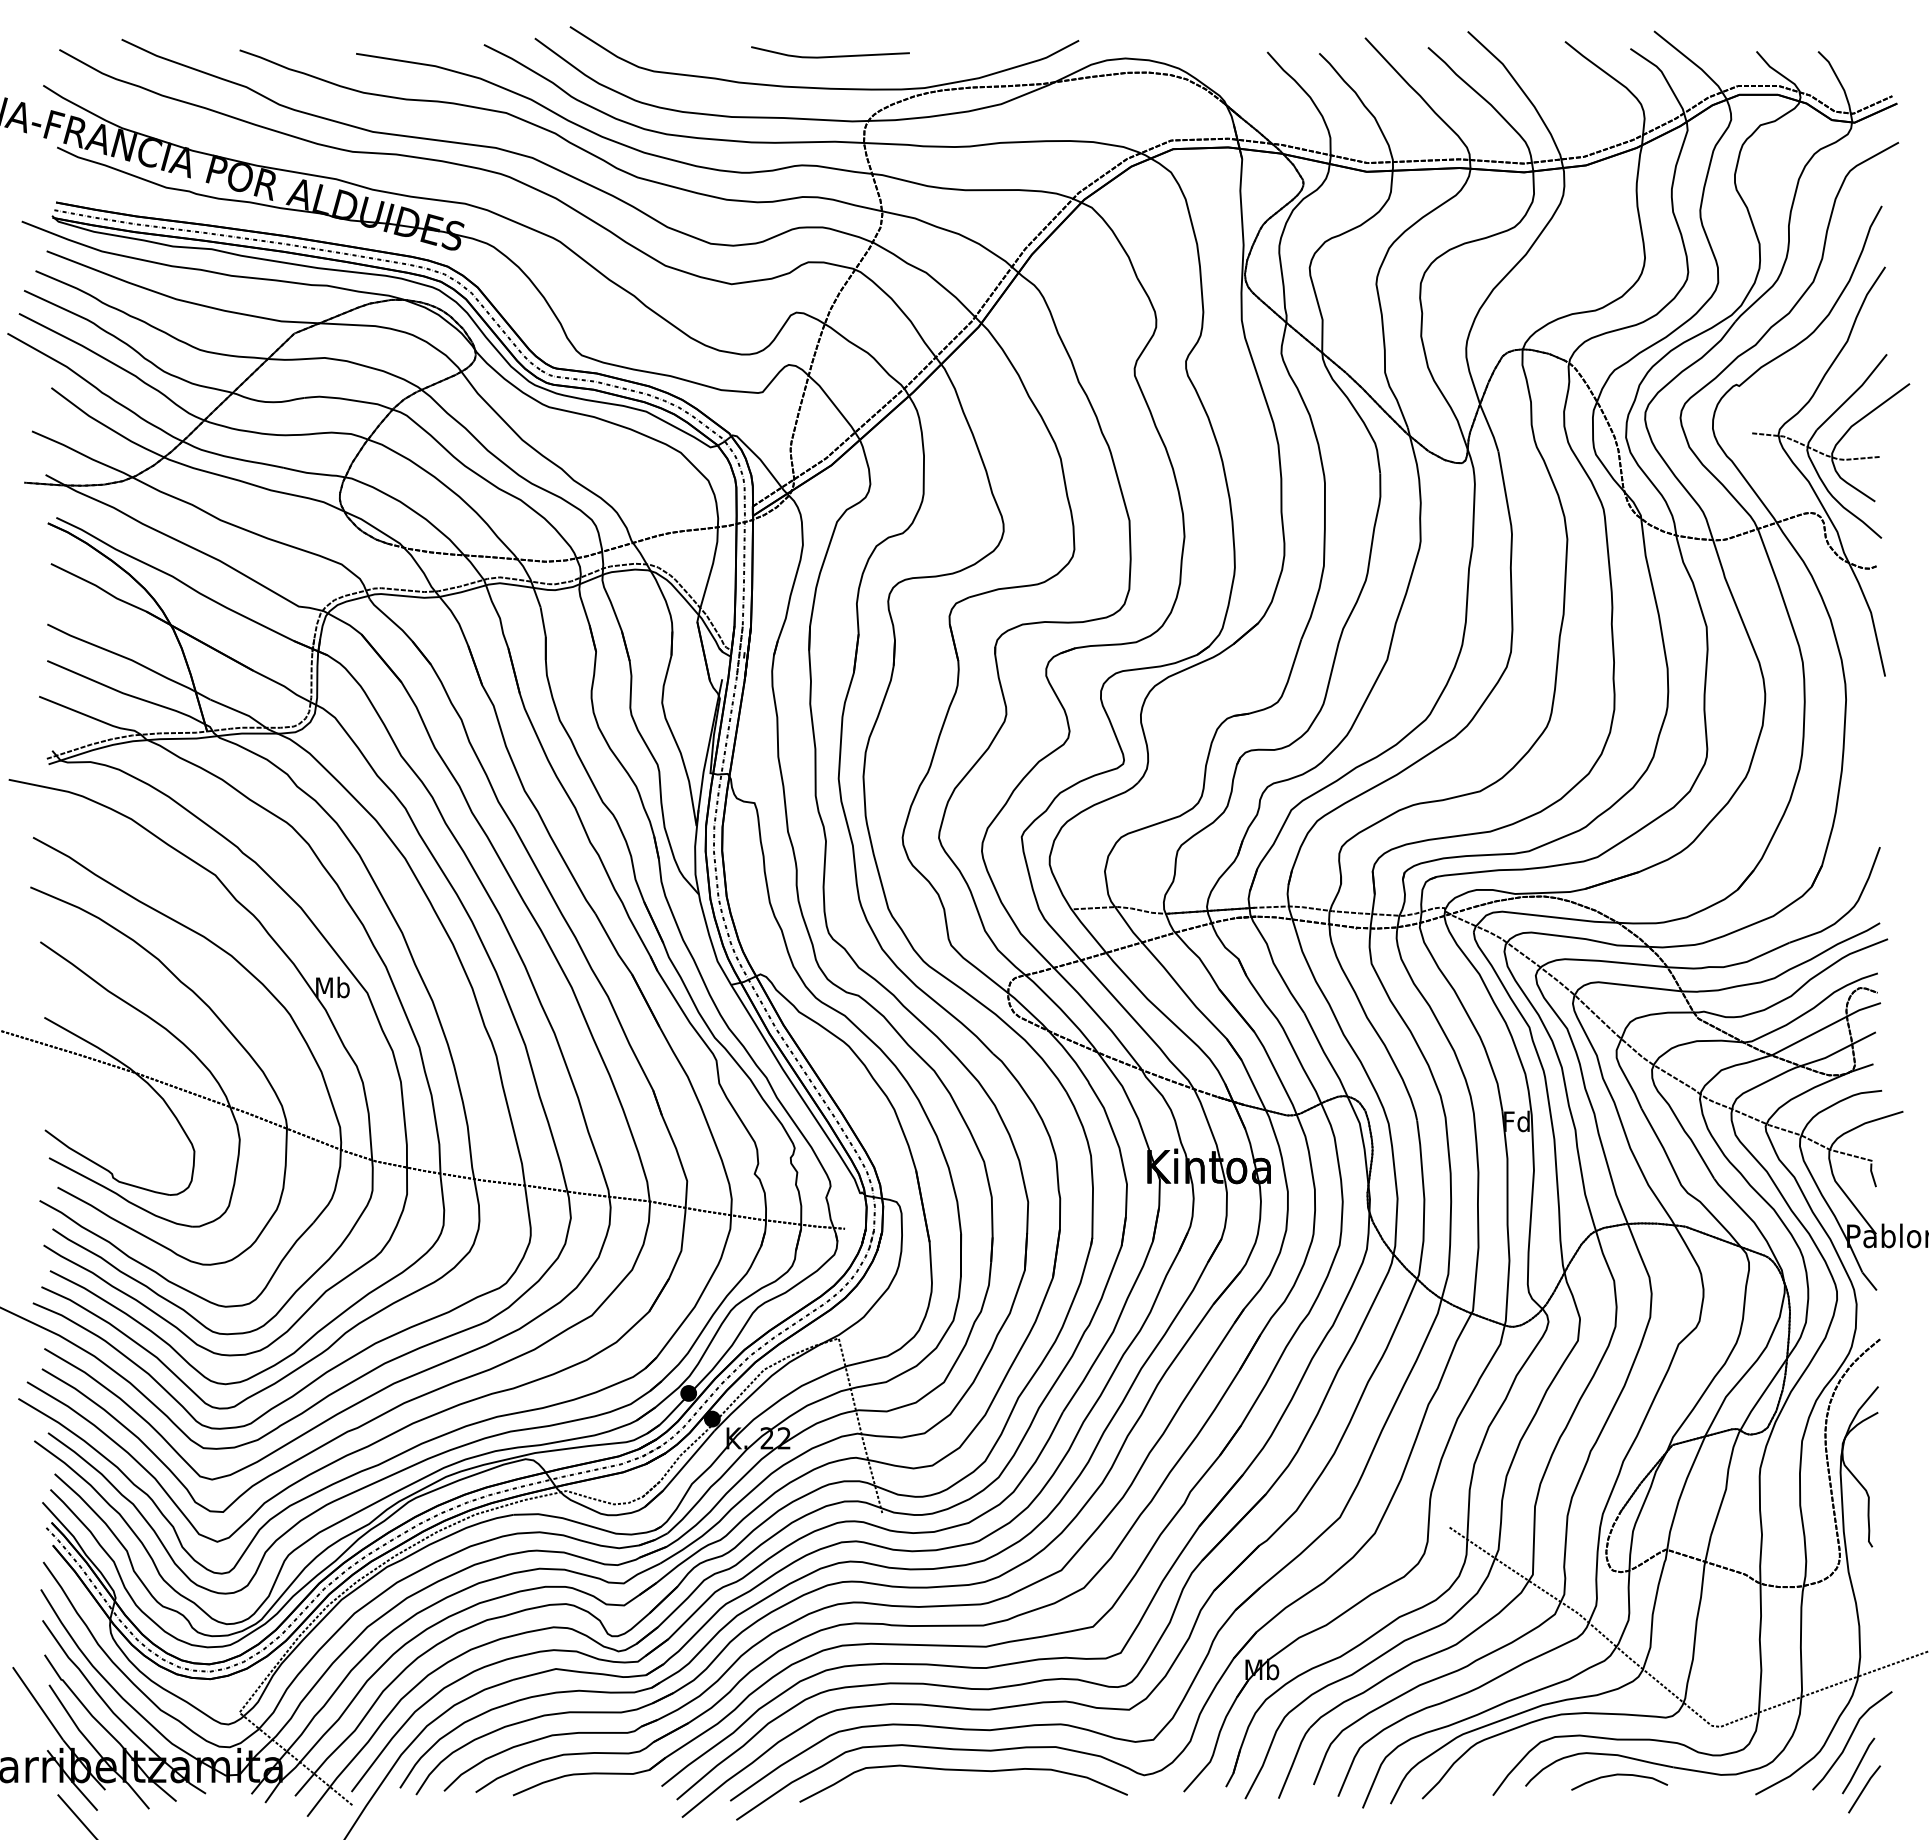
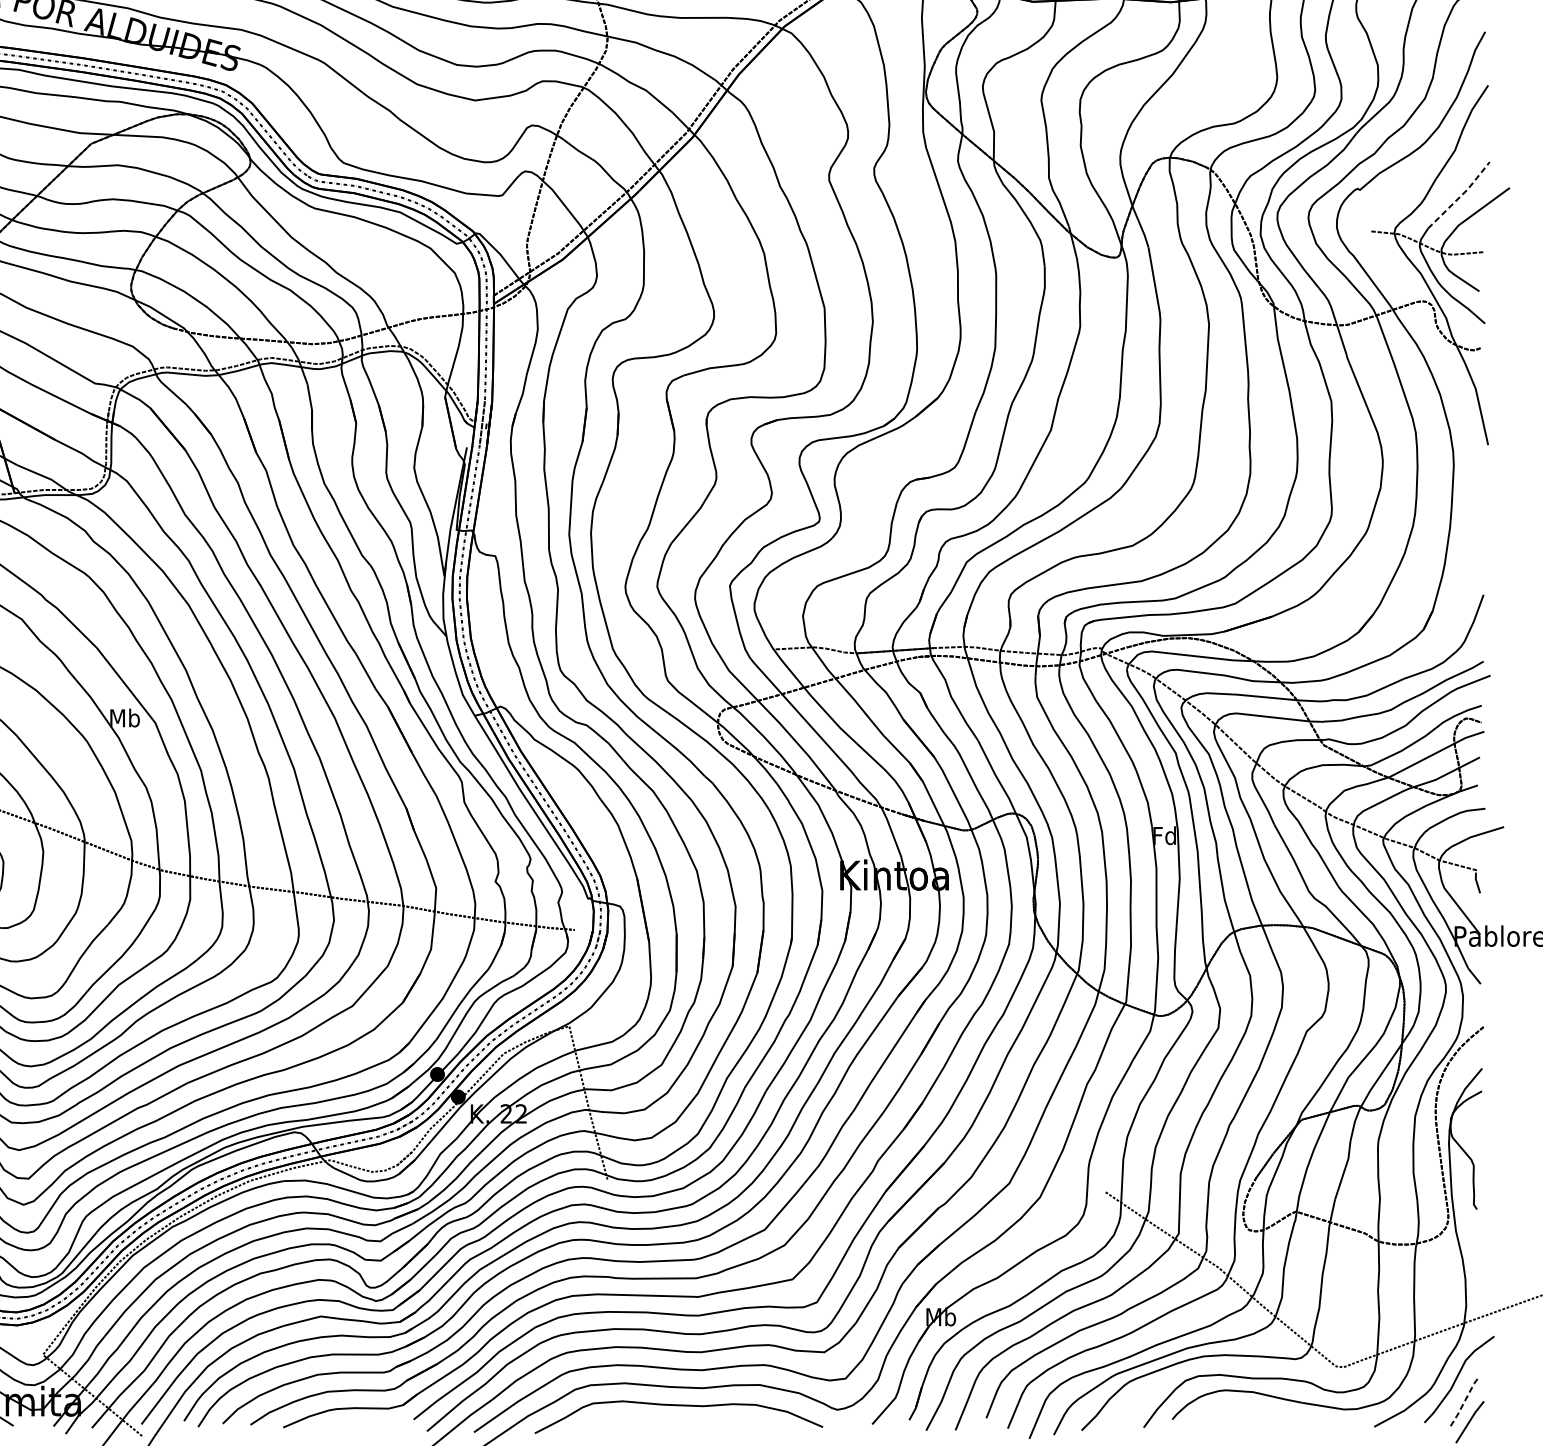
line: (1854, 393) -> (1461, 196), solid -> dashed
line: (1858, 1765) -> (1464, 1401), solid -> dashed
curve: (1619, 1775) -> (1254, 1409), removed

